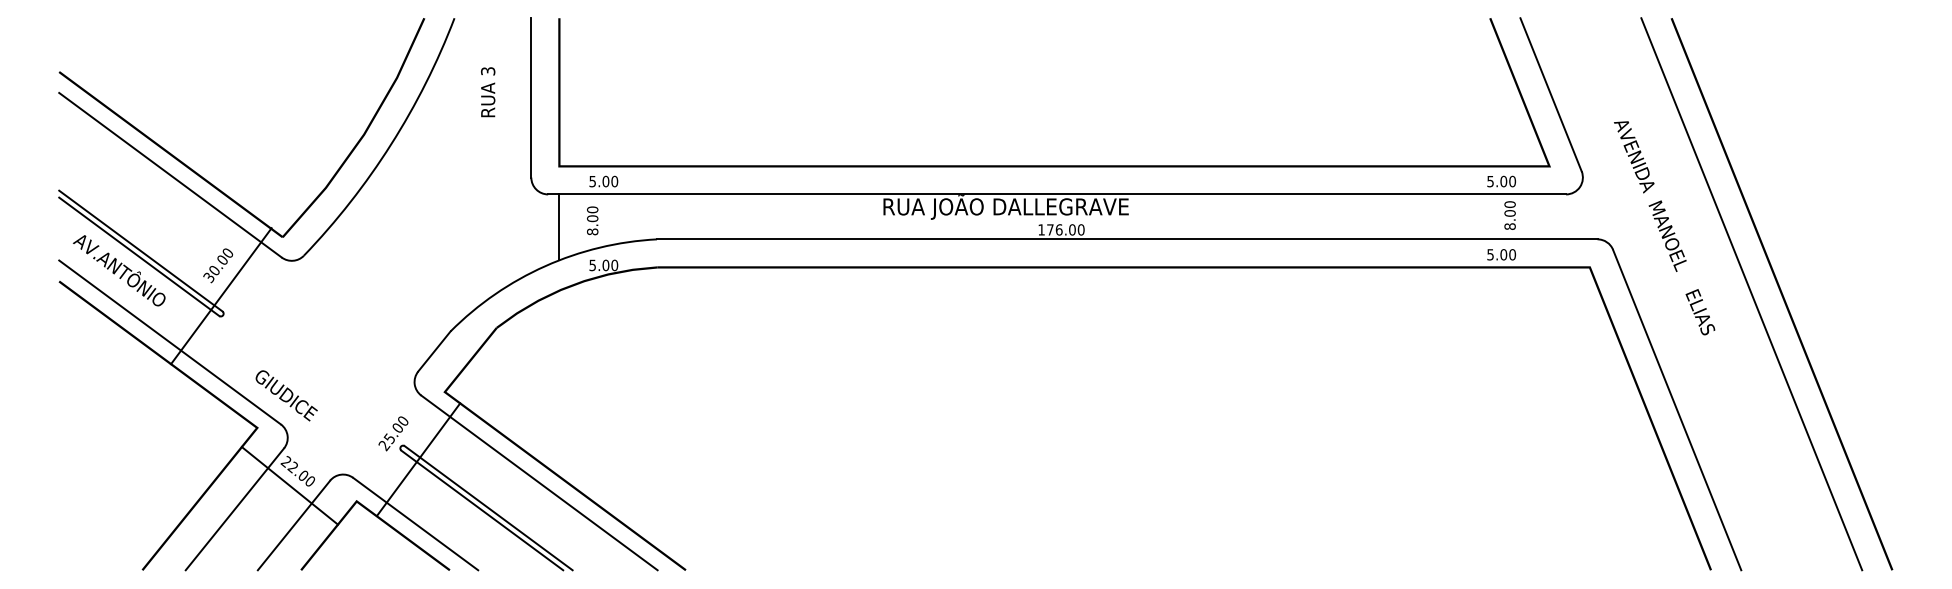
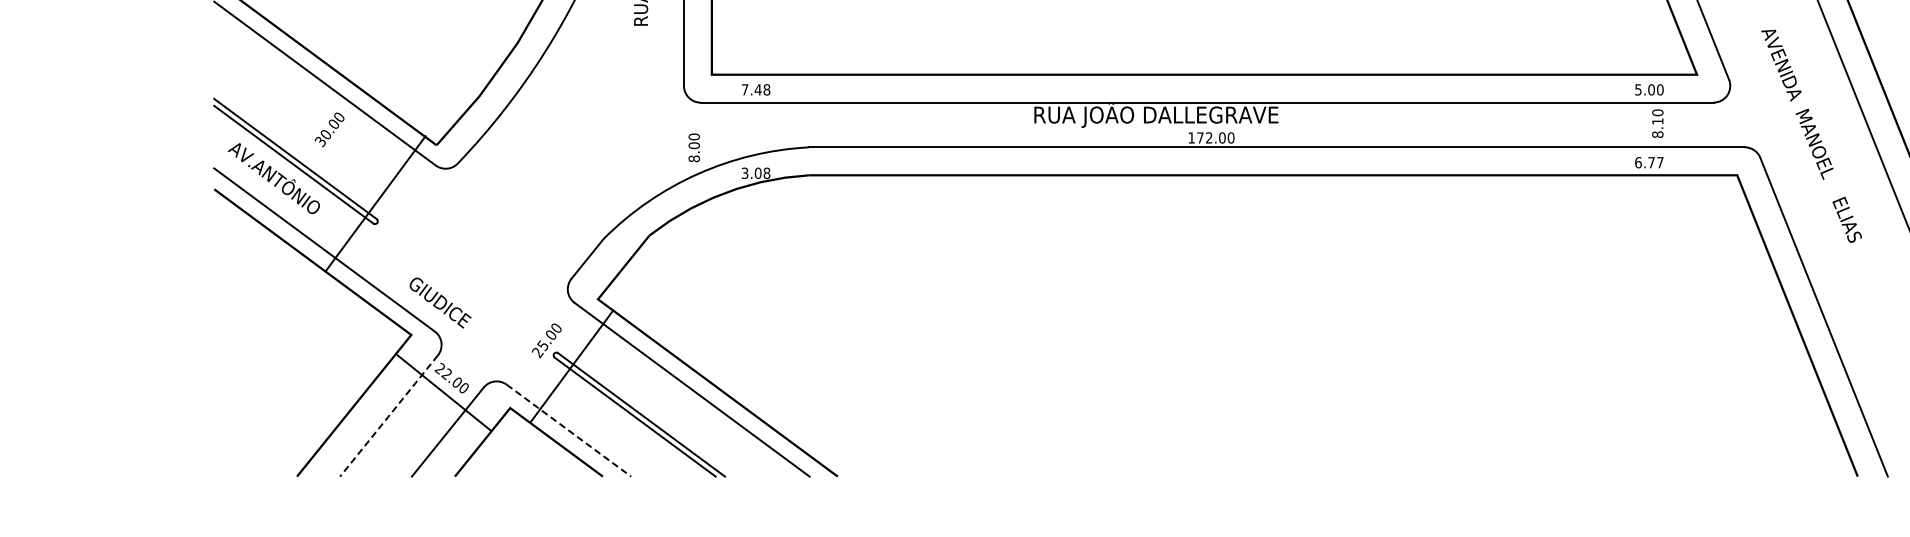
text: (603, 181) -> (755, 89), 5.00 -> 7.48
text: (1509, 213) -> (1657, 121), 8.00 -> 8.10
text: (592, 220) -> (694, 147), moved
line: (559, 227) -> (712, 135), removed
text: (1058, 229) -> (1208, 137), 176.00 -> 172.00
text: (1501, 254) -> (1649, 162), 5.00 -> 6.77
text: (603, 264) -> (755, 172), 5.00 -> 3.08
text: (218, 265) -> (329, 129), moved
line: (234, 509) -> (388, 416), solid -> dashed
line: (415, 524) -> (568, 431), solid -> dashed

